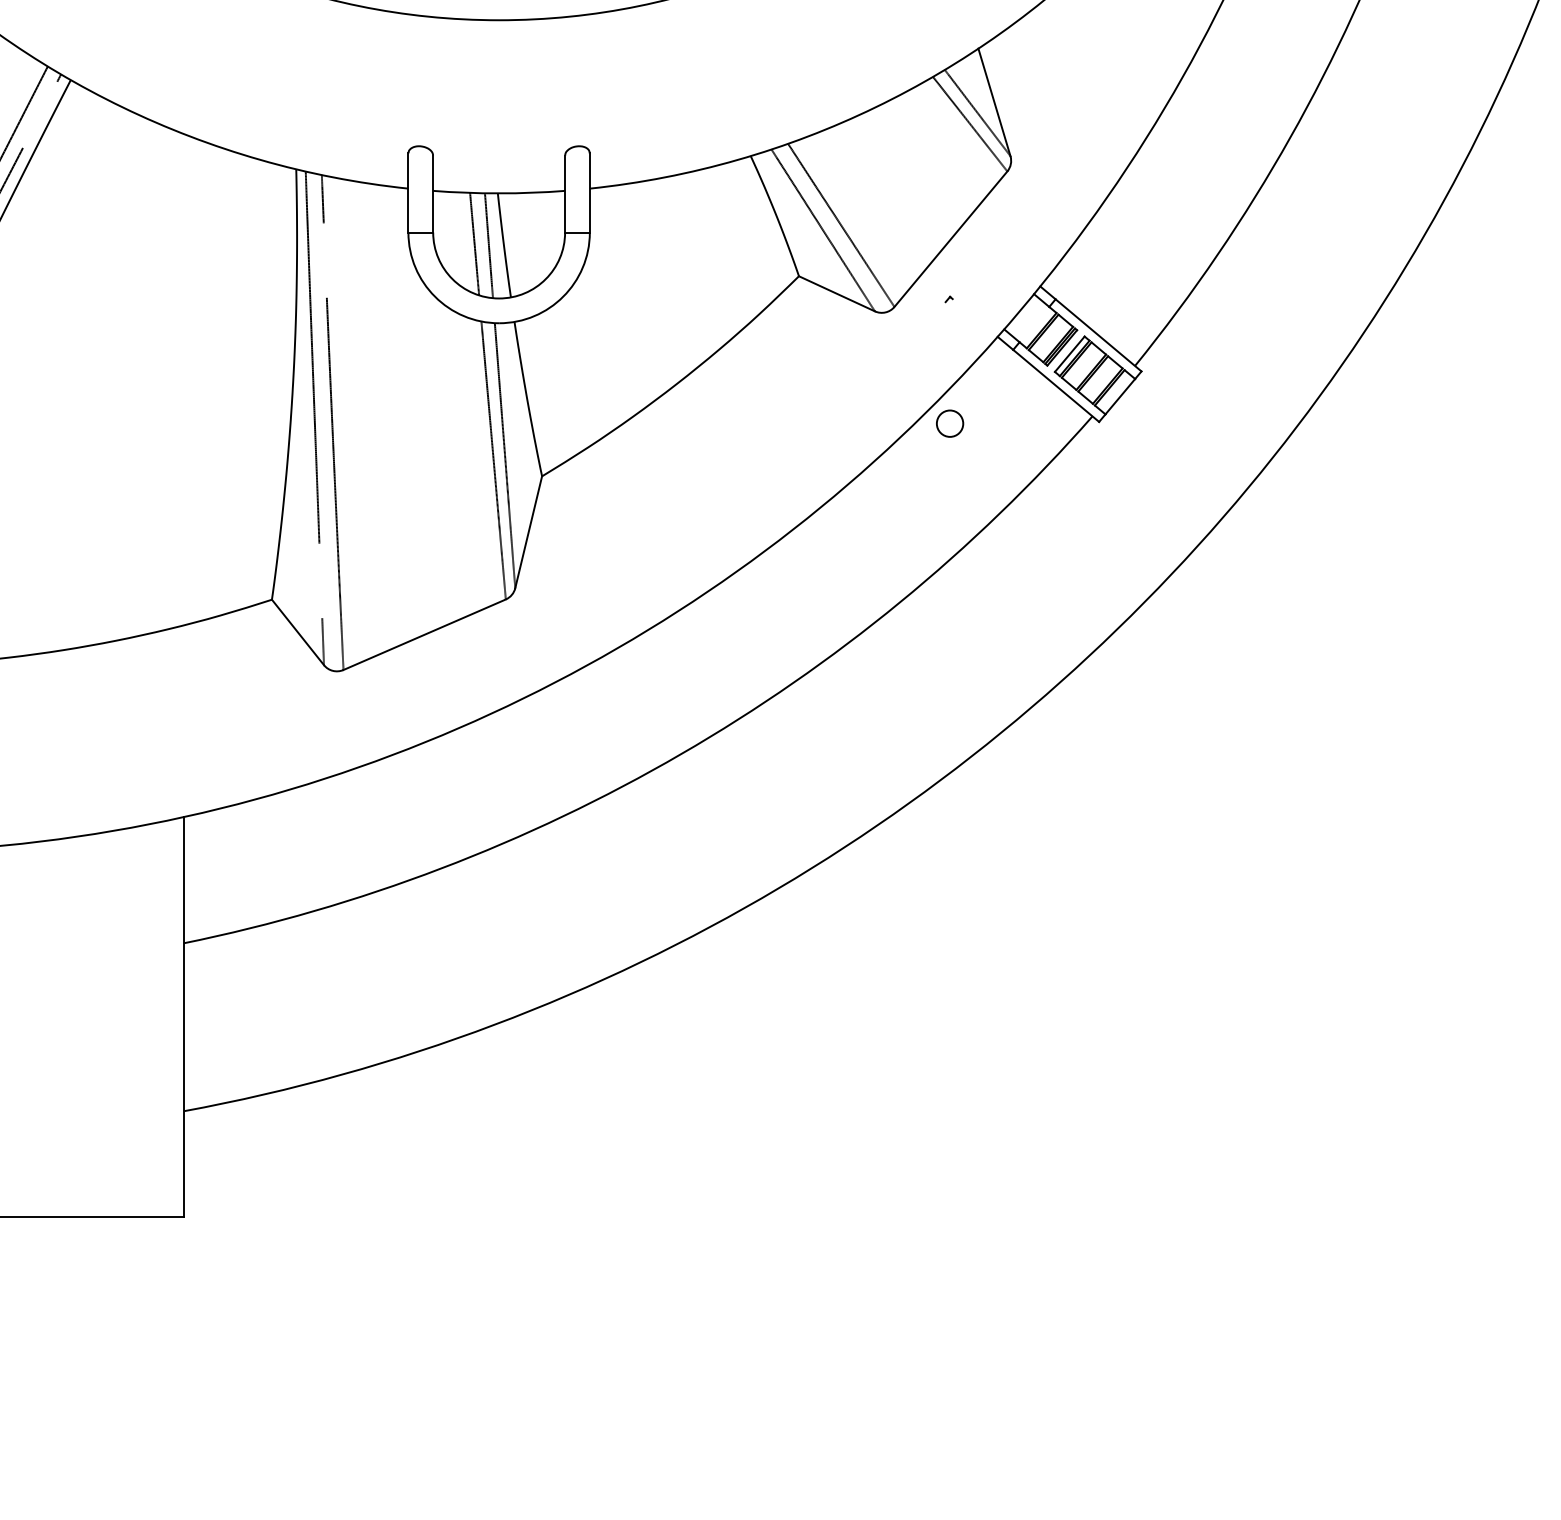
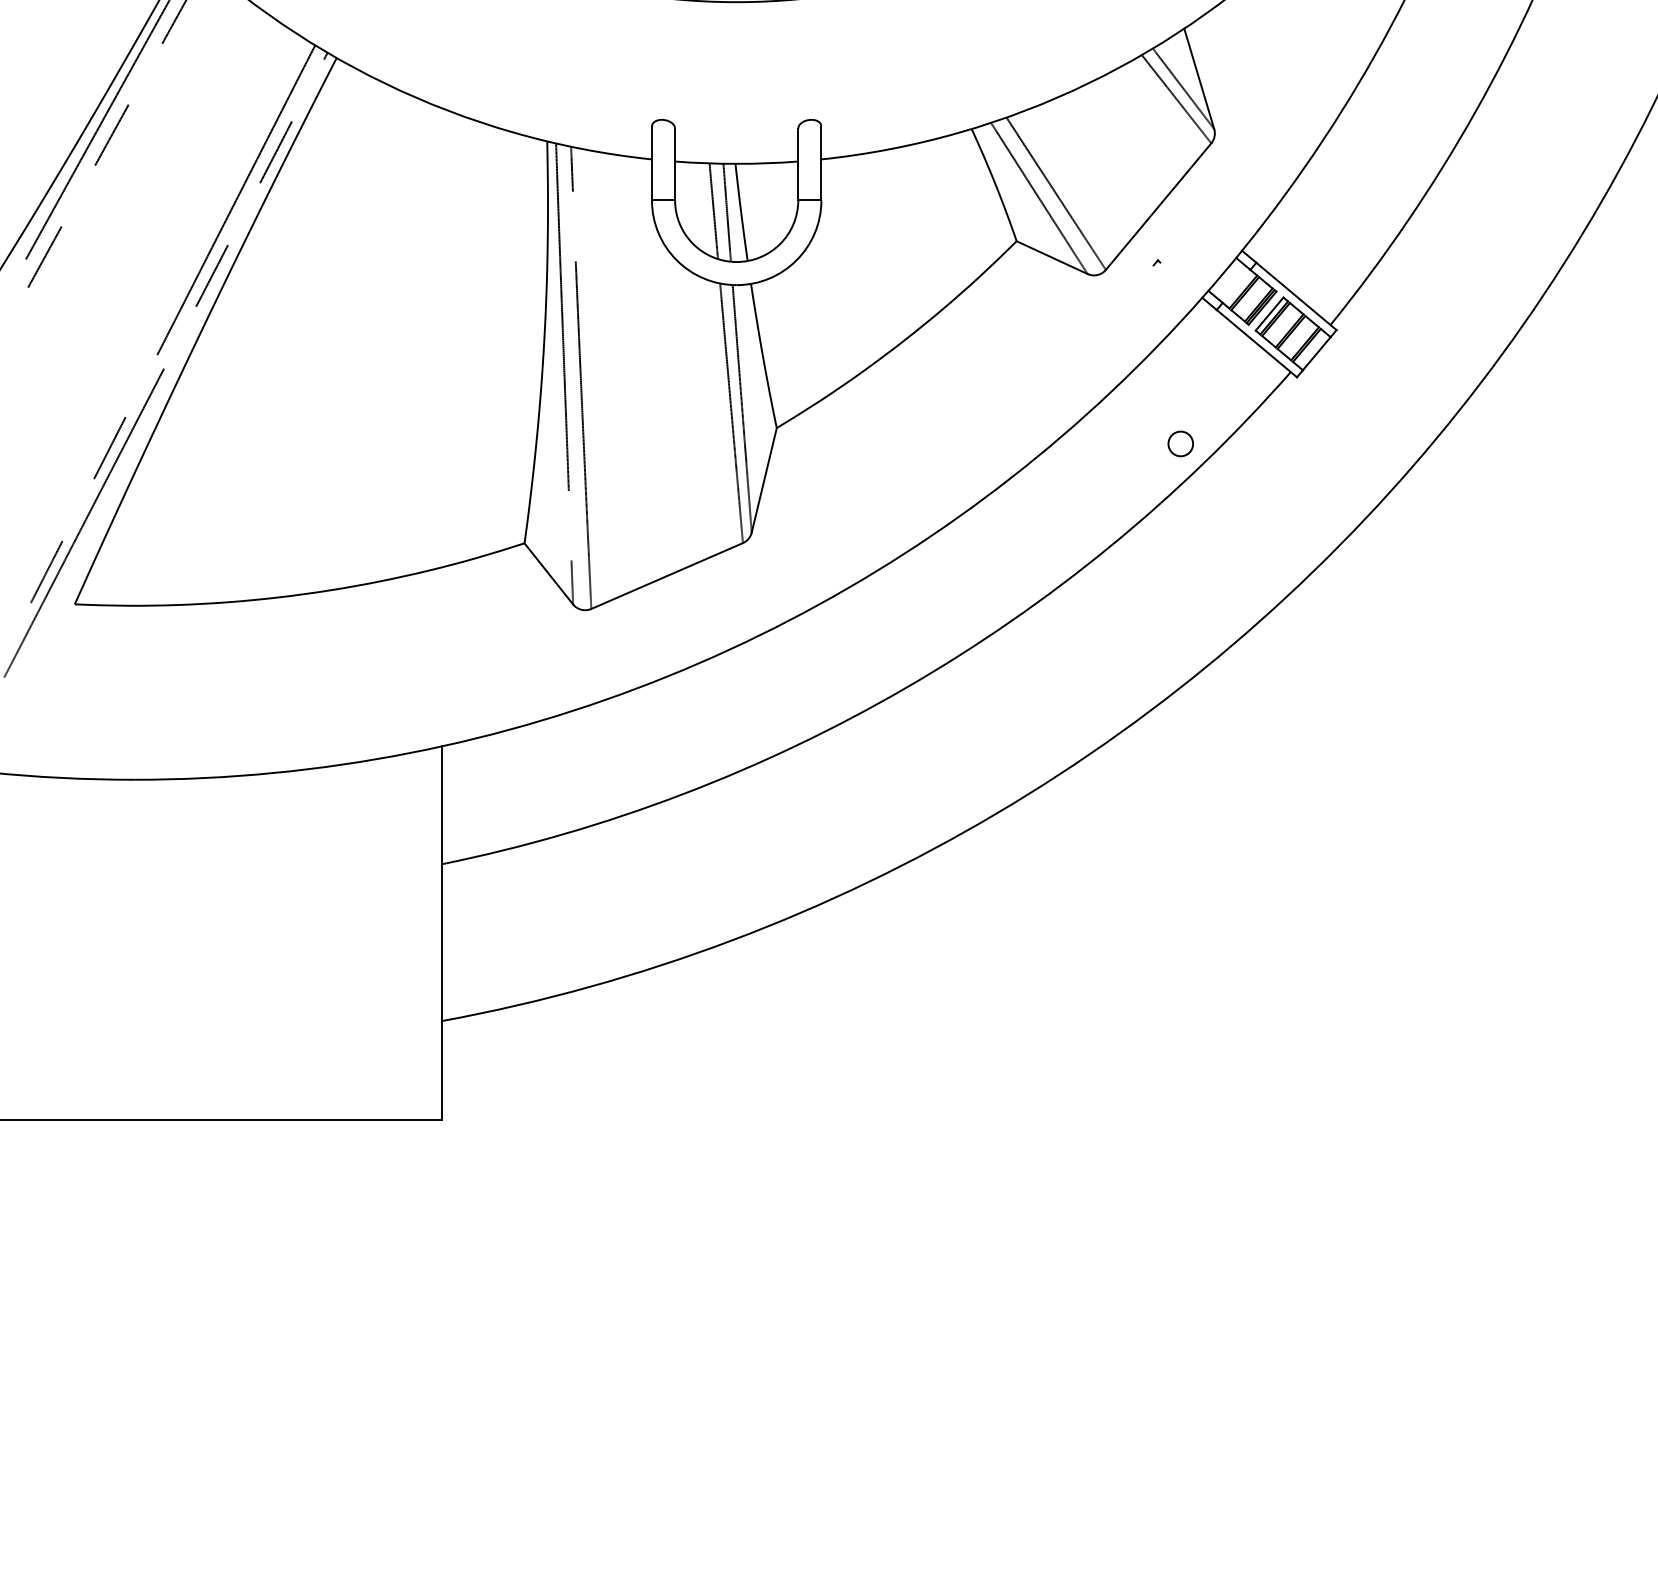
circle: (949, 423) -> (1180, 443), moved

